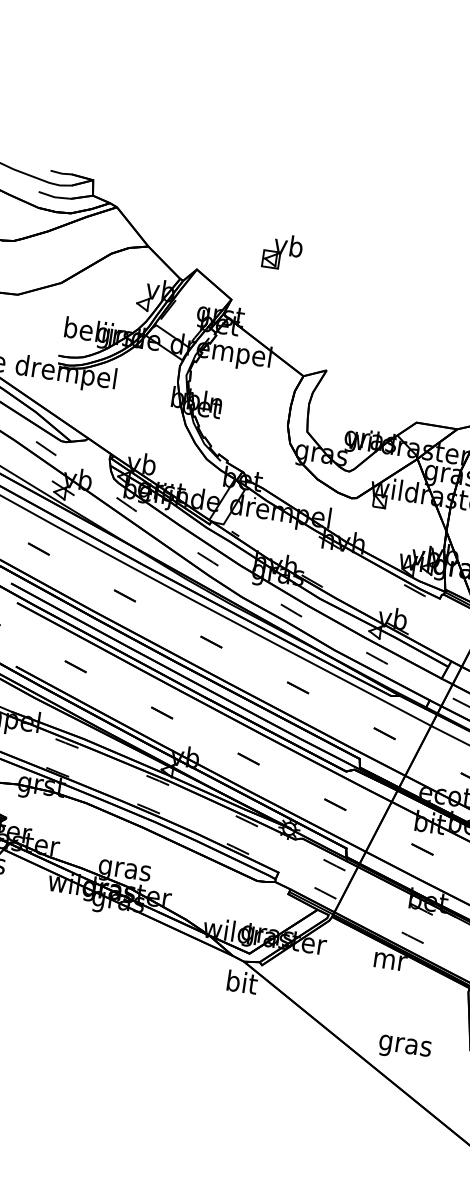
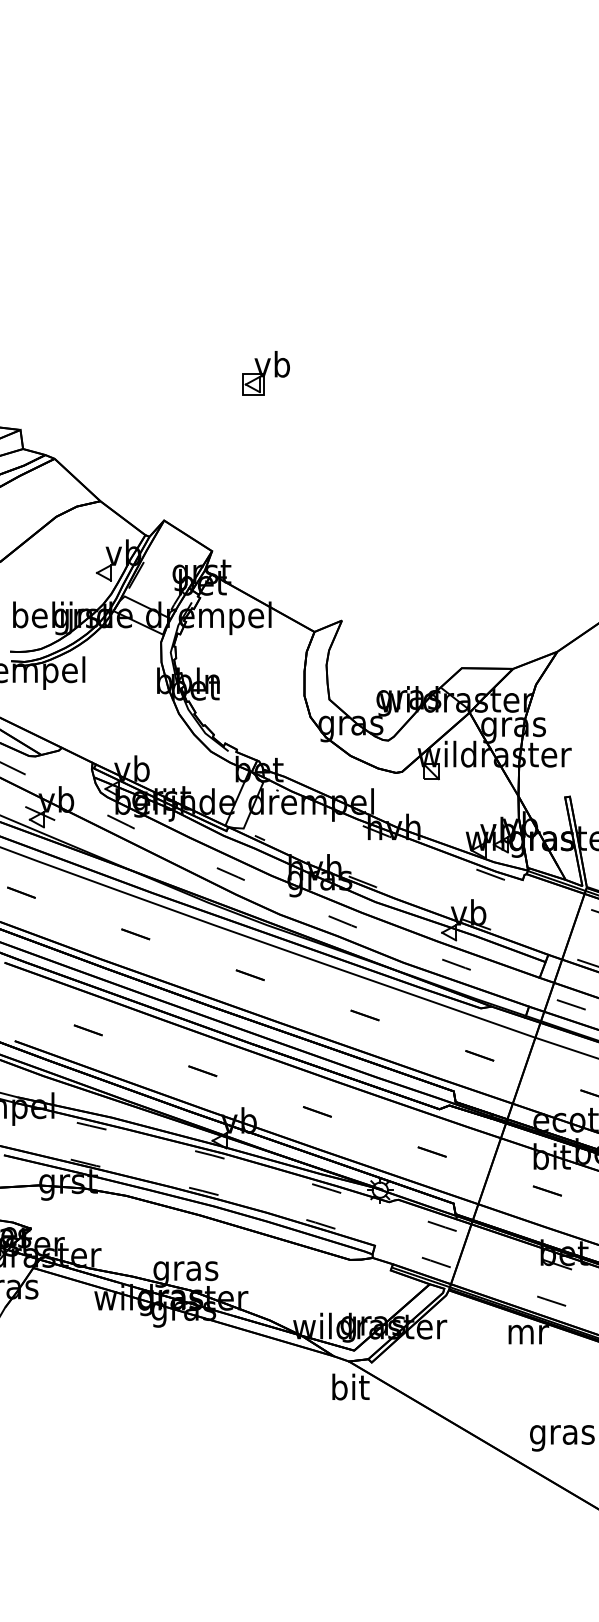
part: (282, 252) -> (265, 373), moved

